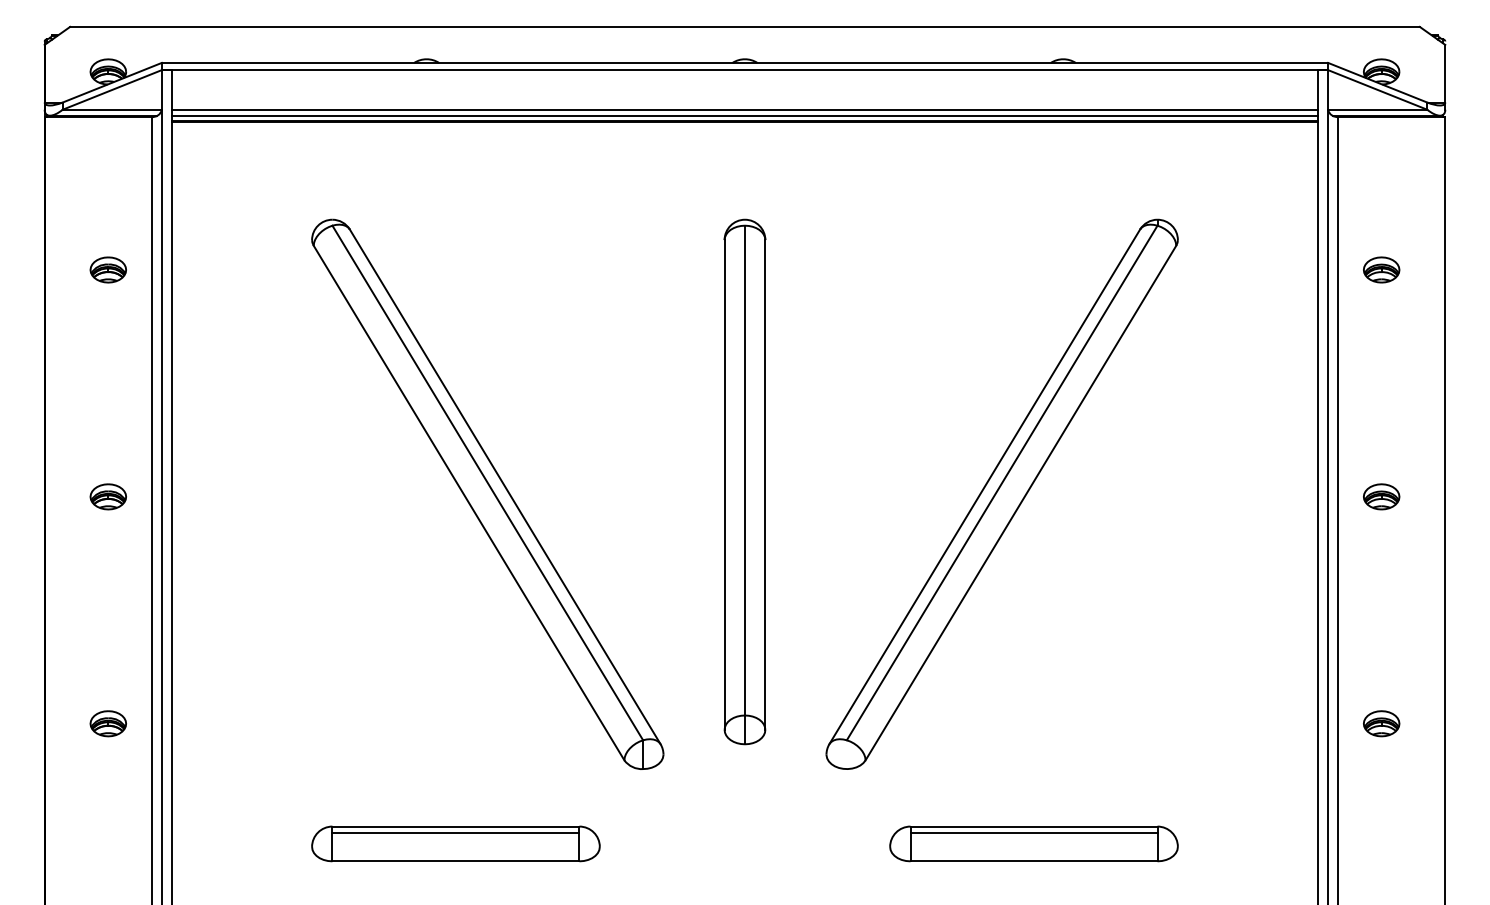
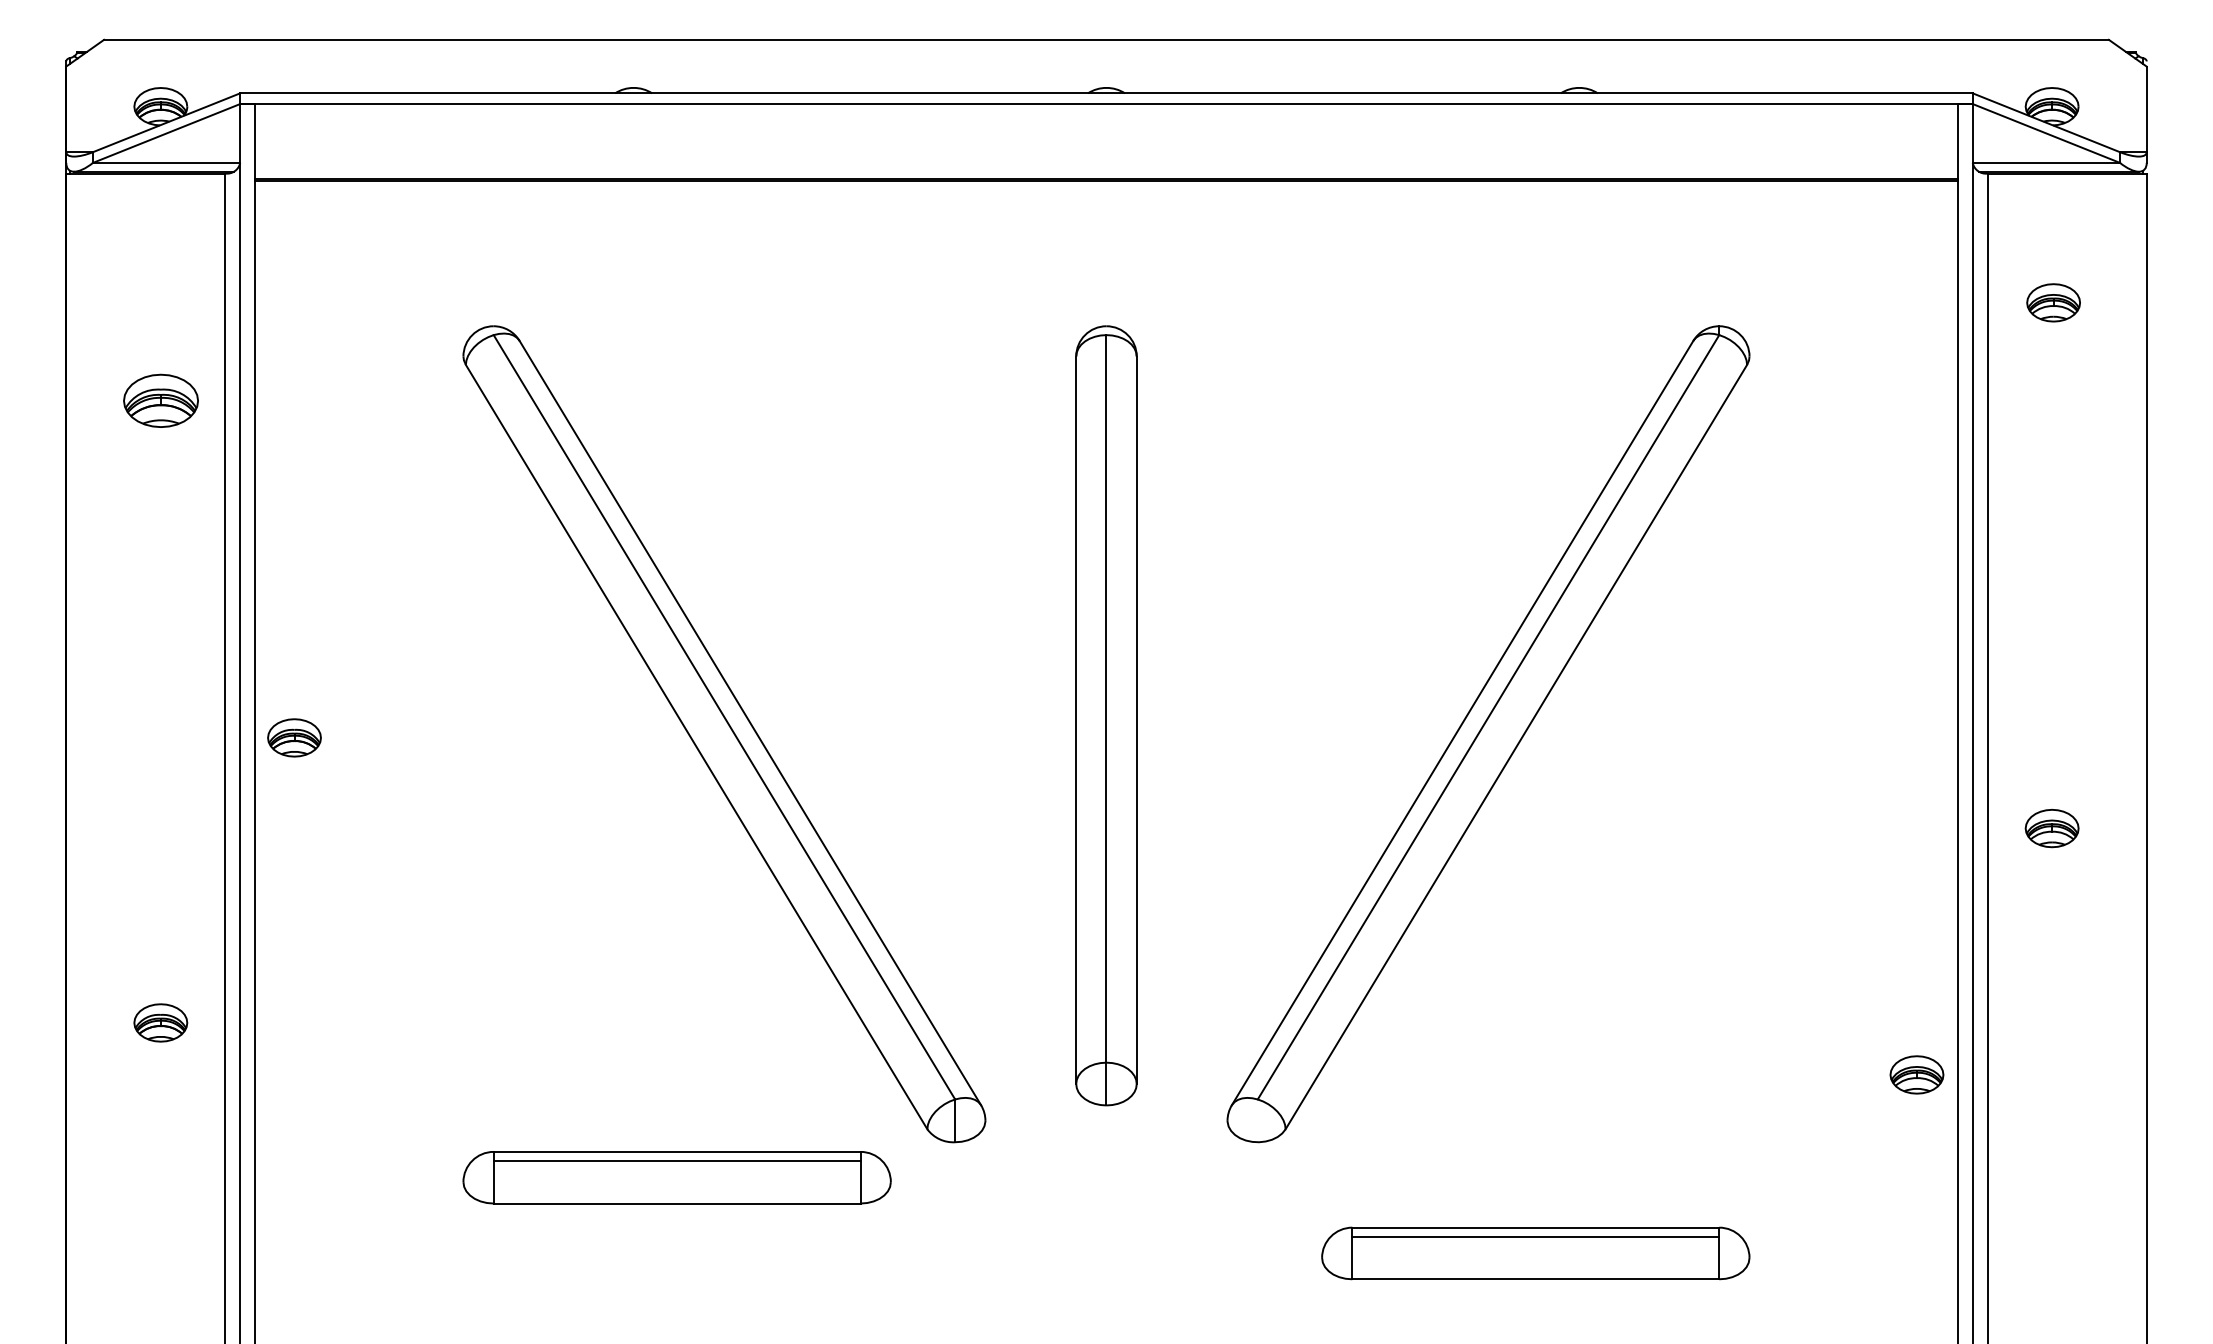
line: (744, 109) -> (1105, 162), removed
line: (744, 115) -> (1105, 171), removed
part: (107, 269) -> (159, 400), size x1.4
part: (1381, 269) -> (2053, 302), moved
part: (107, 496) -> (293, 737), moved
part: (1381, 496) -> (2051, 827), moved
part: (107, 723) -> (159, 1022), moved
part: (1381, 723) -> (1916, 1074), moved
part: (455, 843) -> (676, 1177), moved

